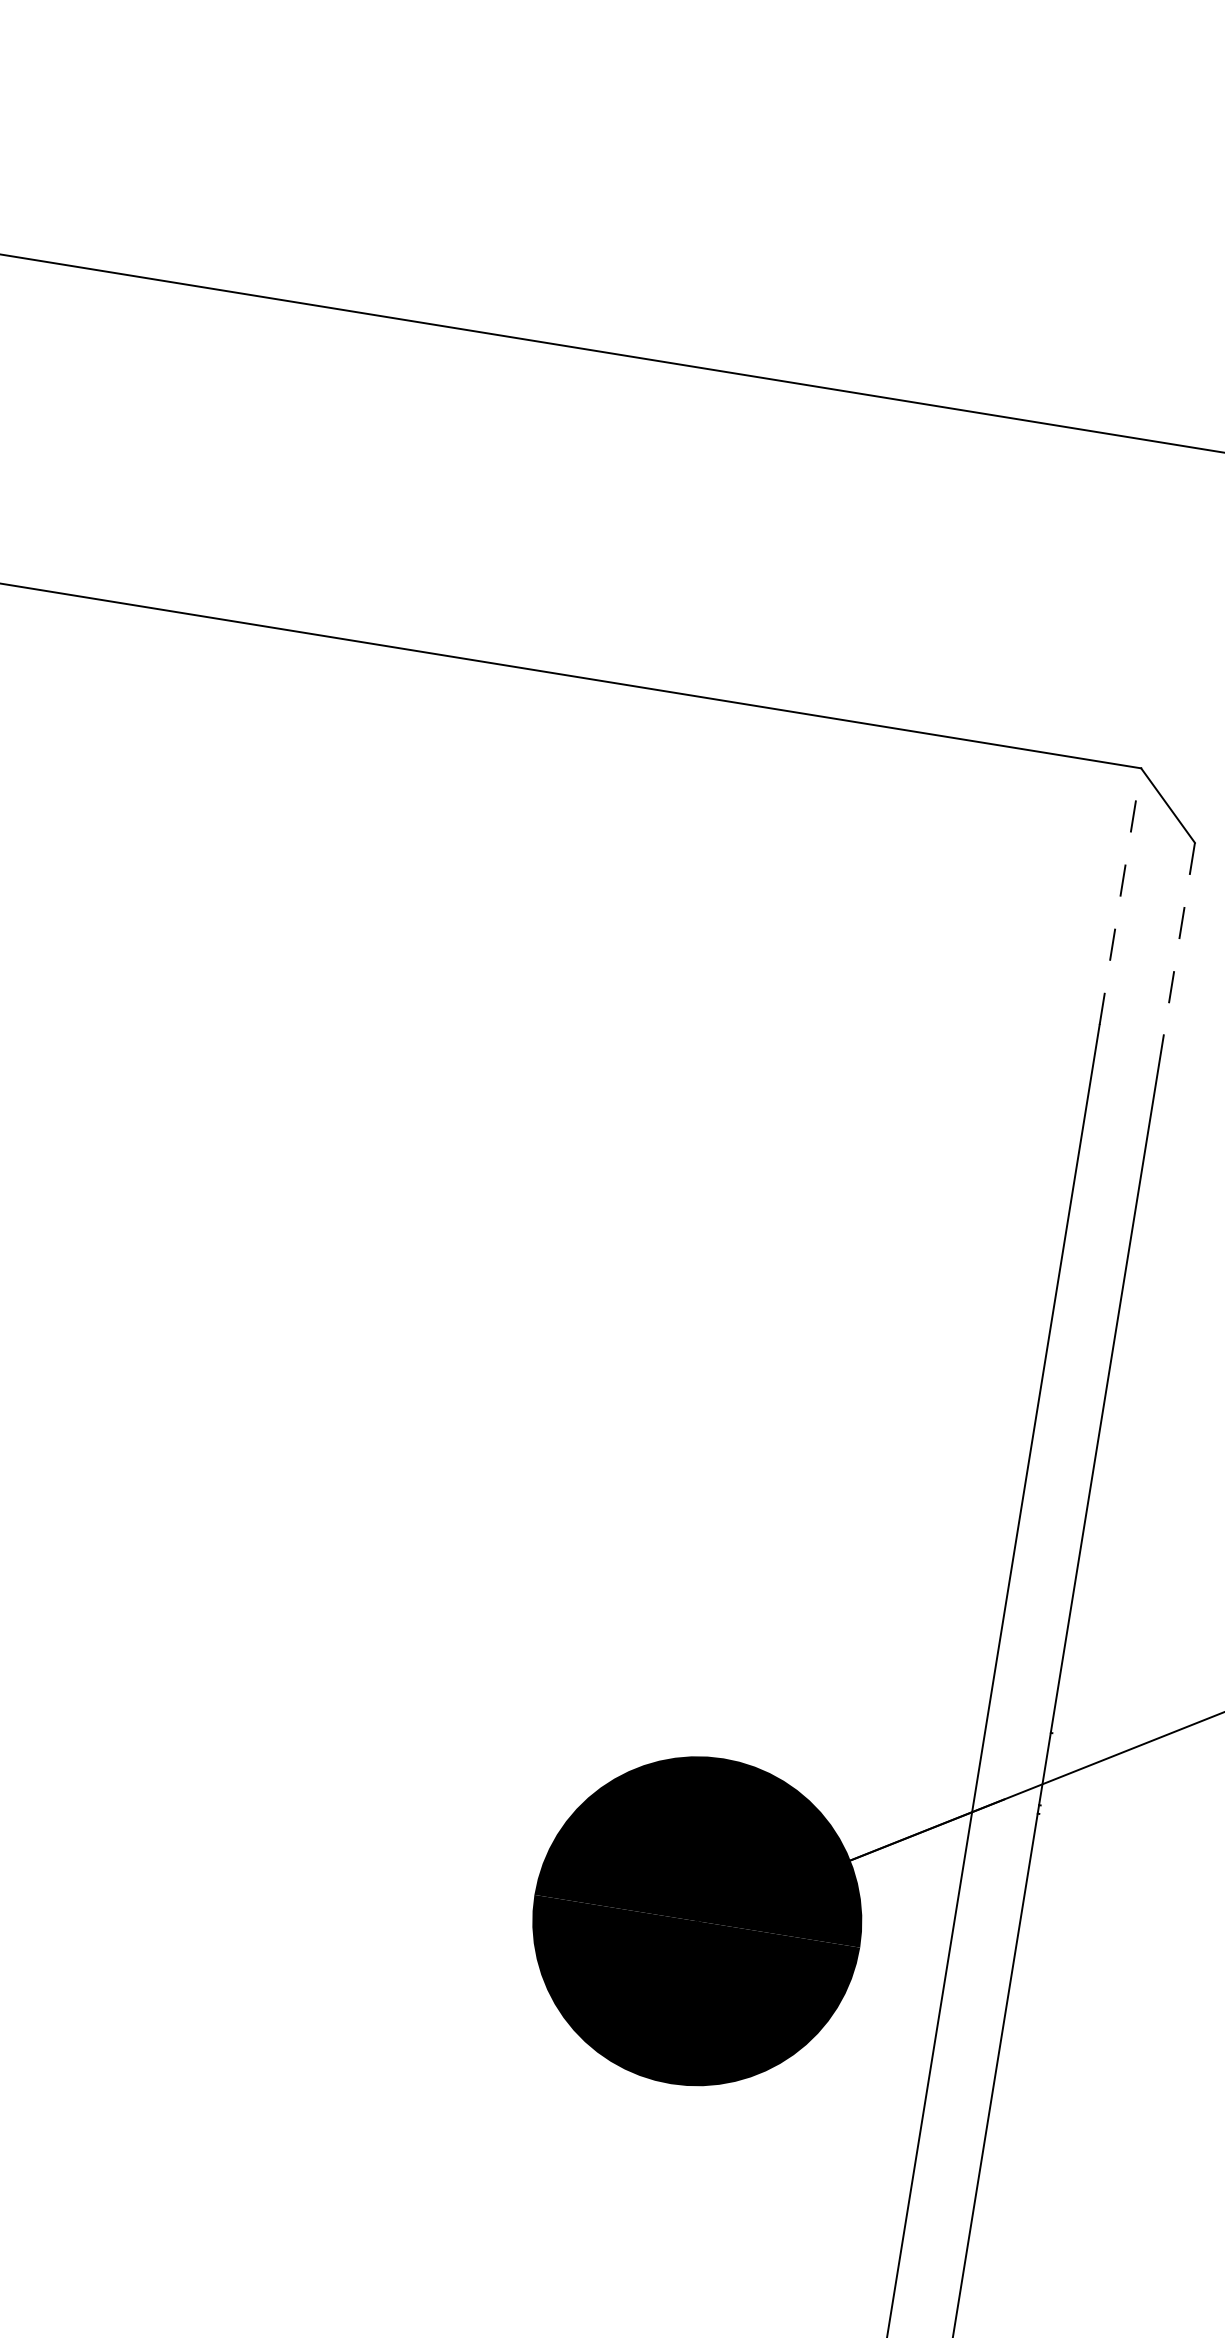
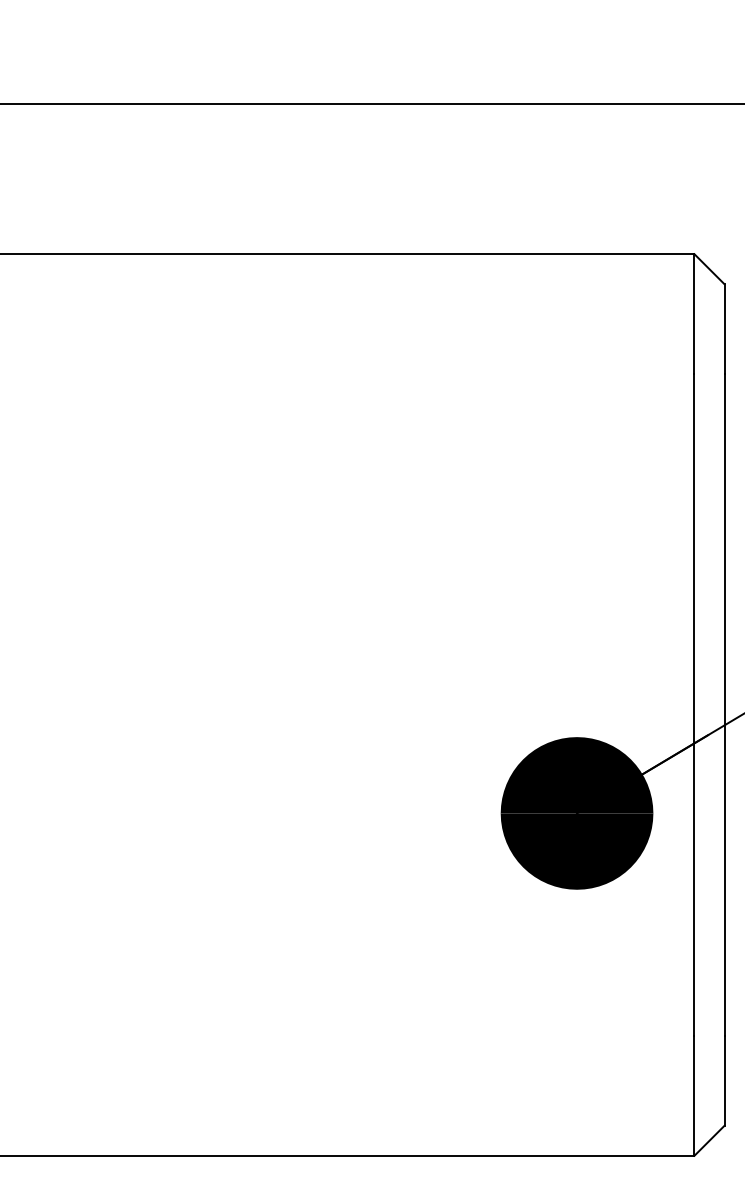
line: (1120, 894) -> (694, 313), dashed -> solid
line: (1179, 939) -> (724, 329), dashed -> solid

